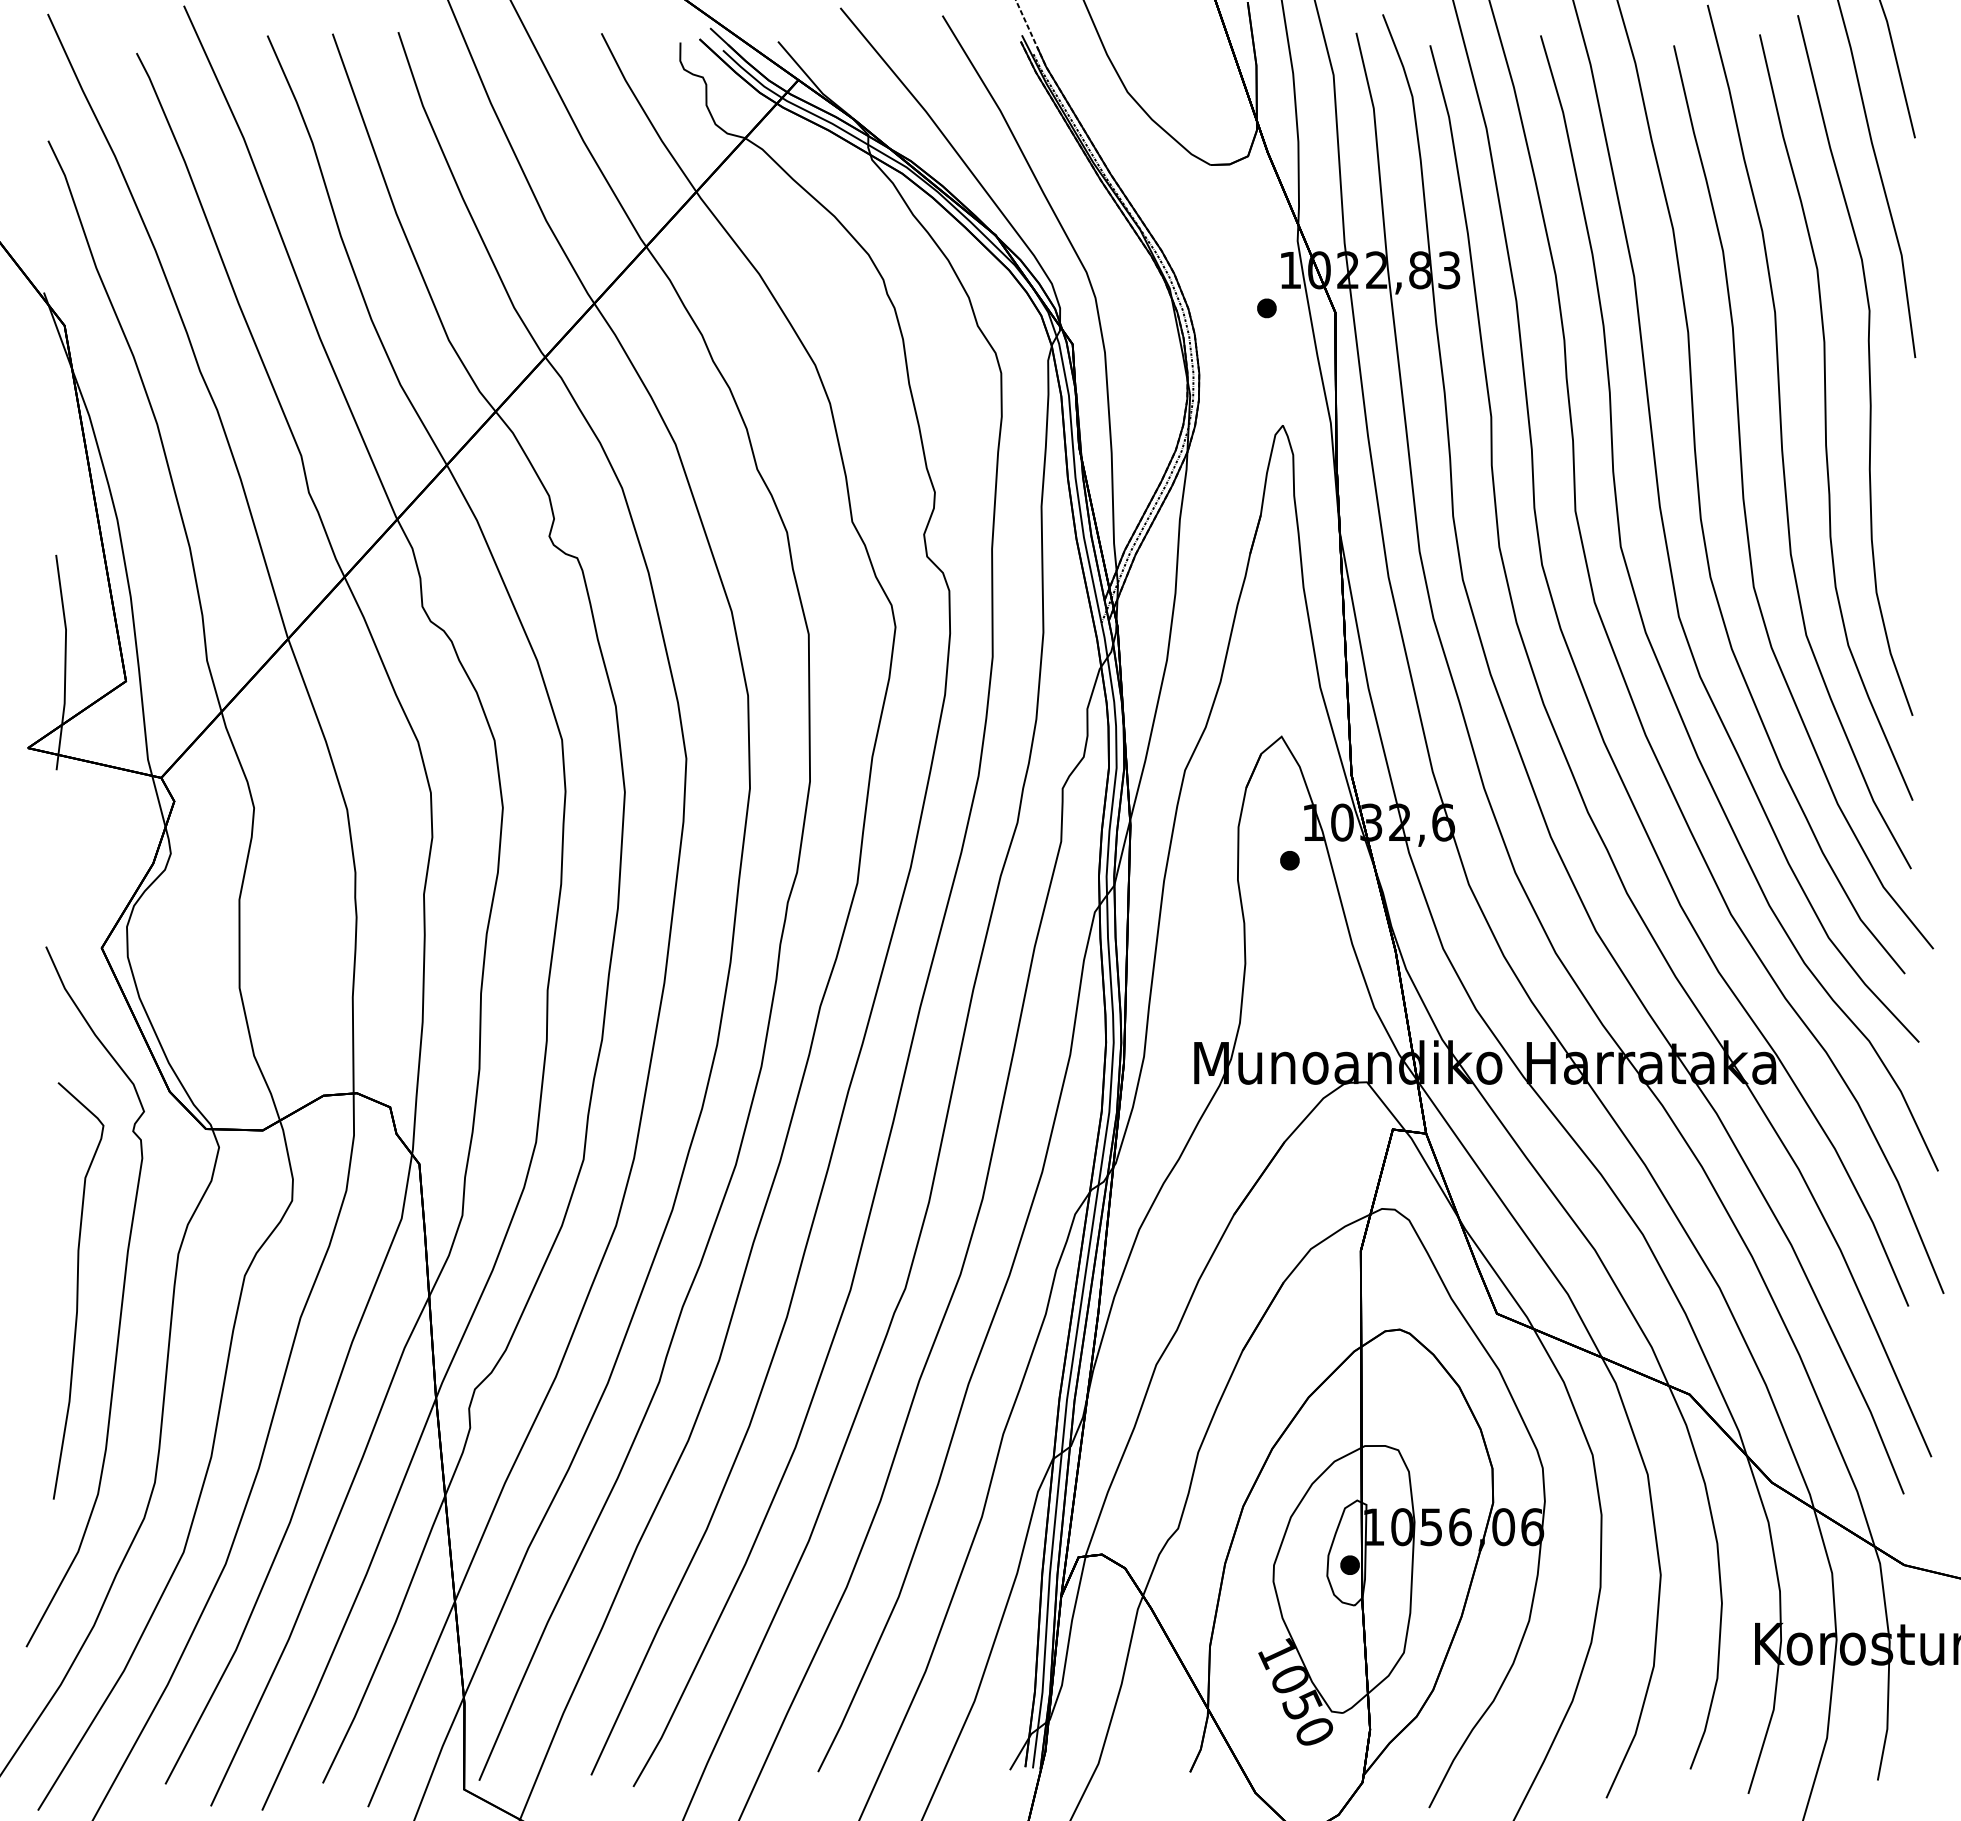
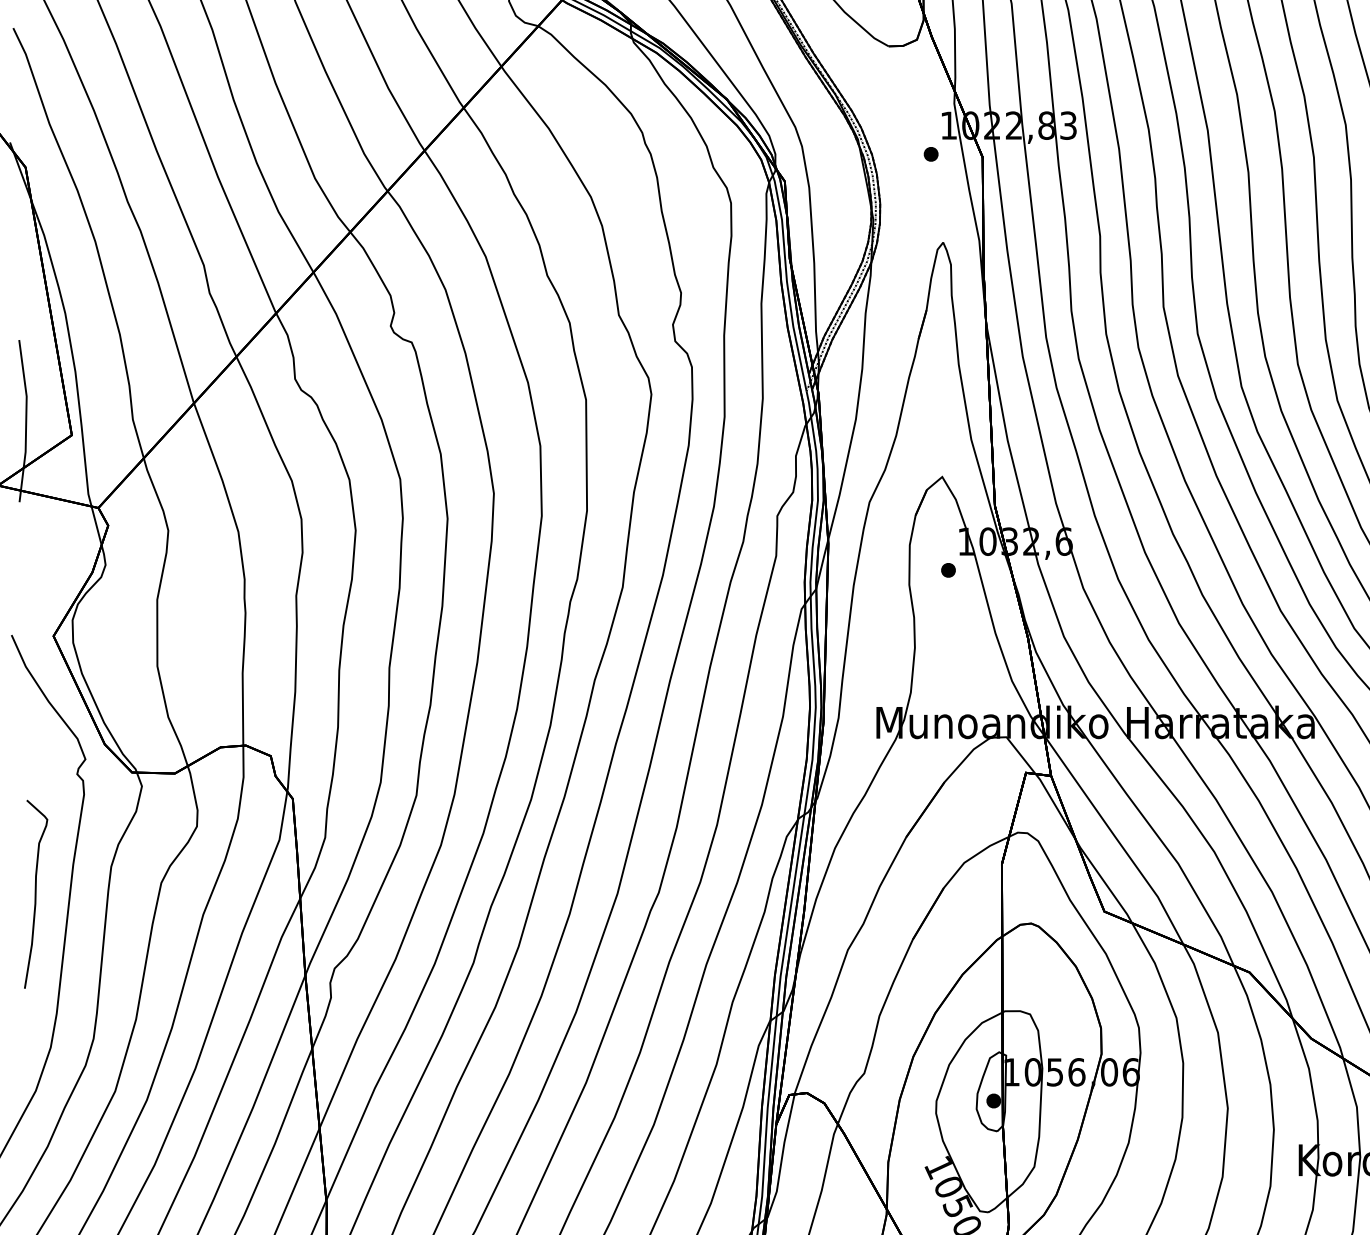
part: (78, 1290) -> (36, 894), size x0.6

